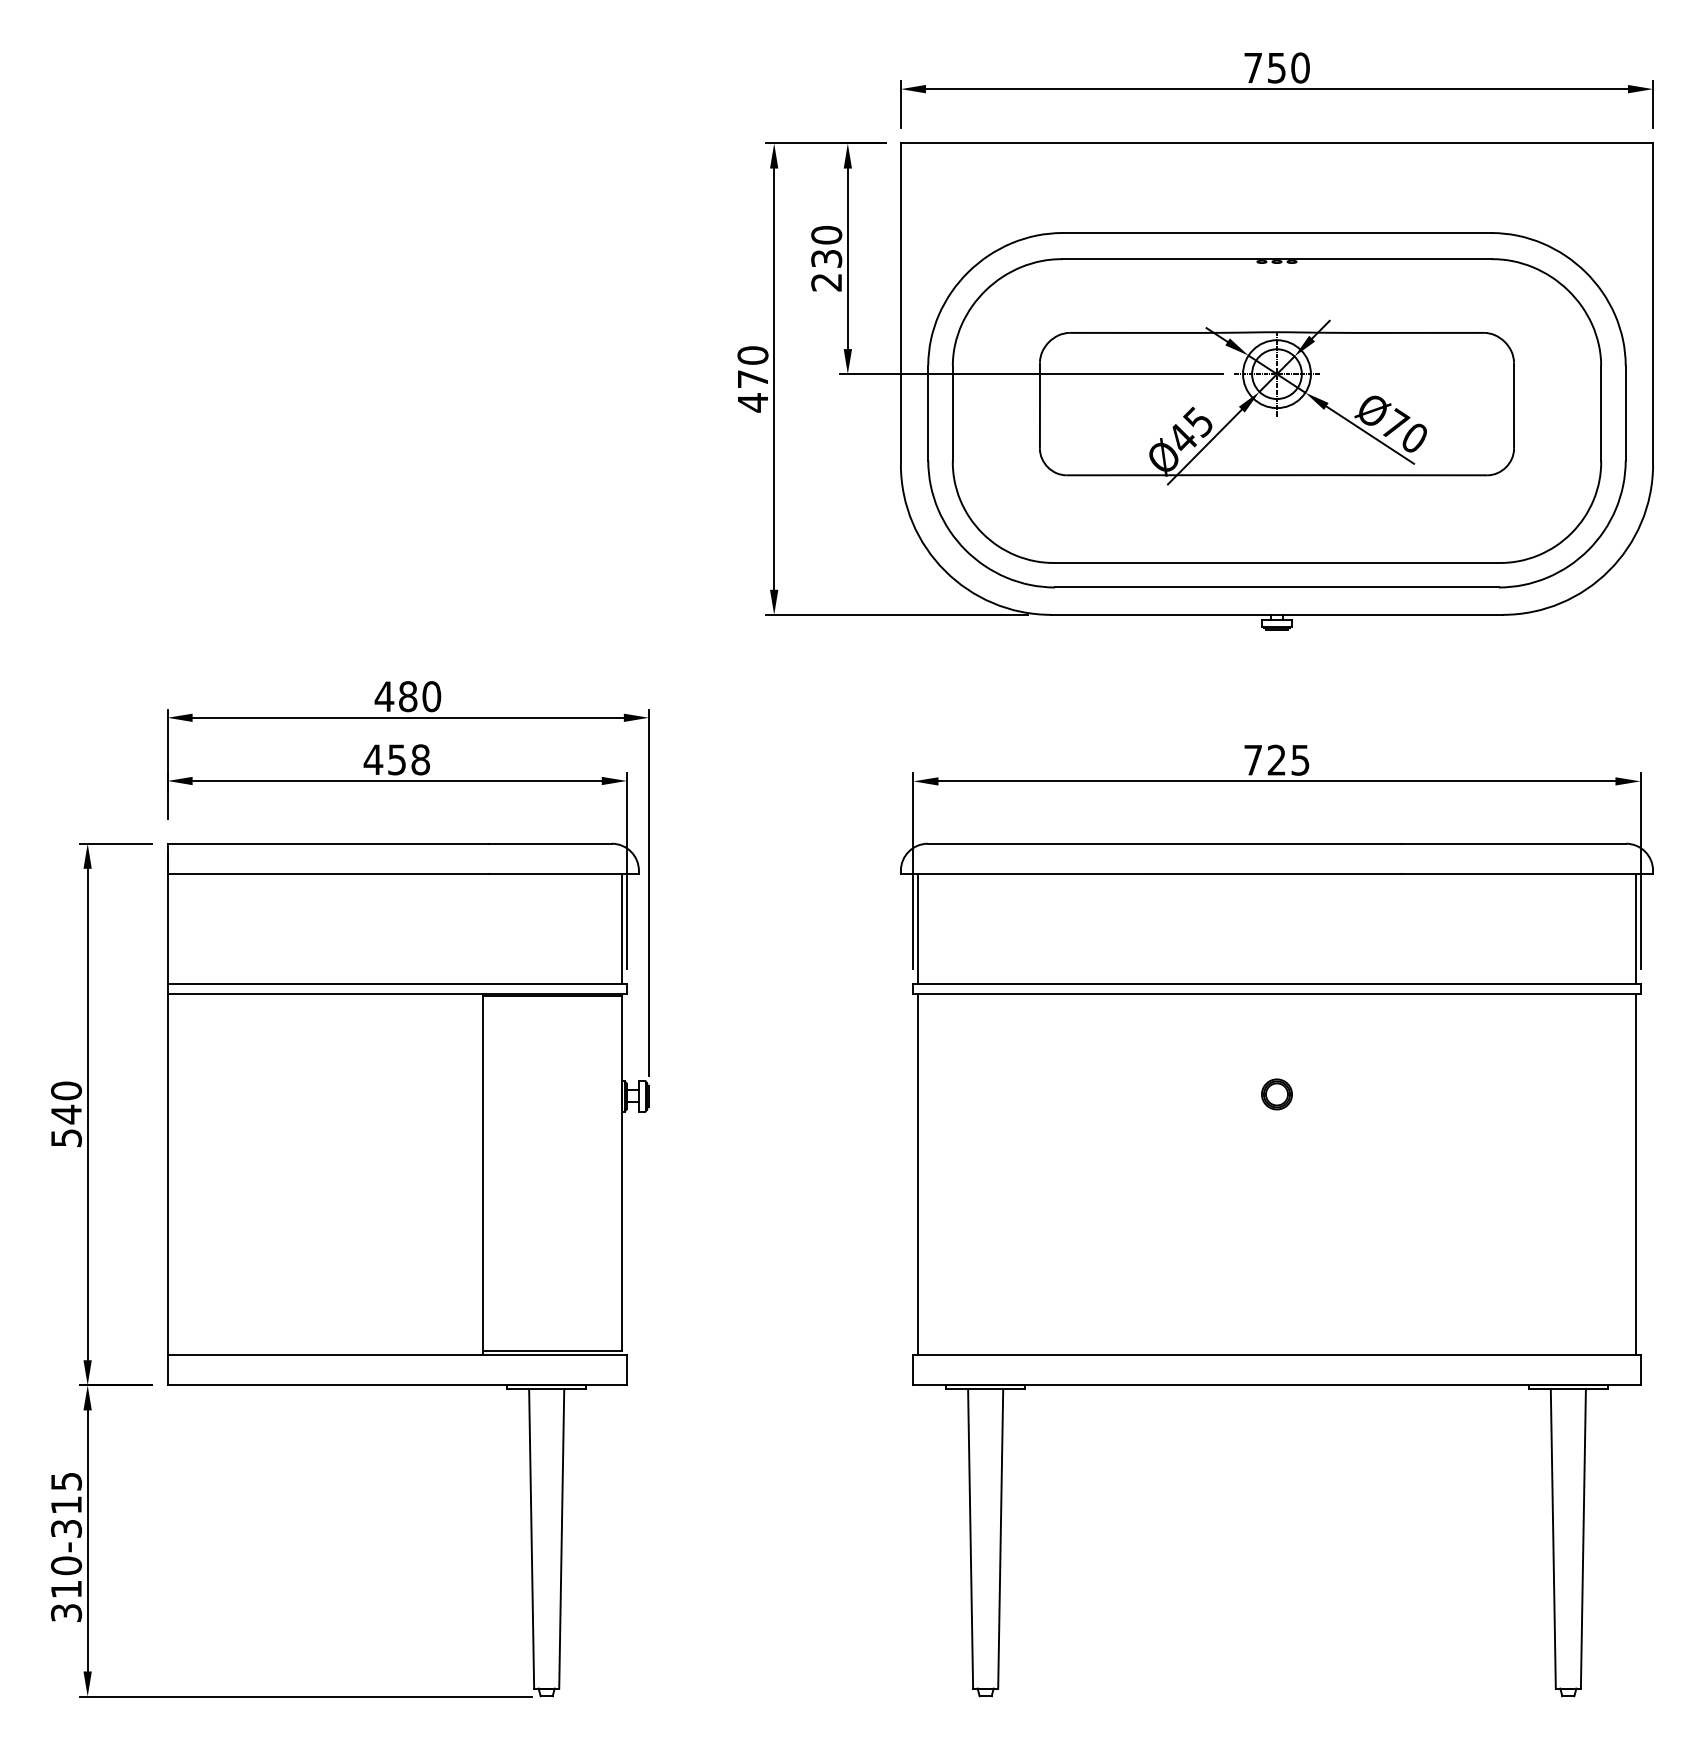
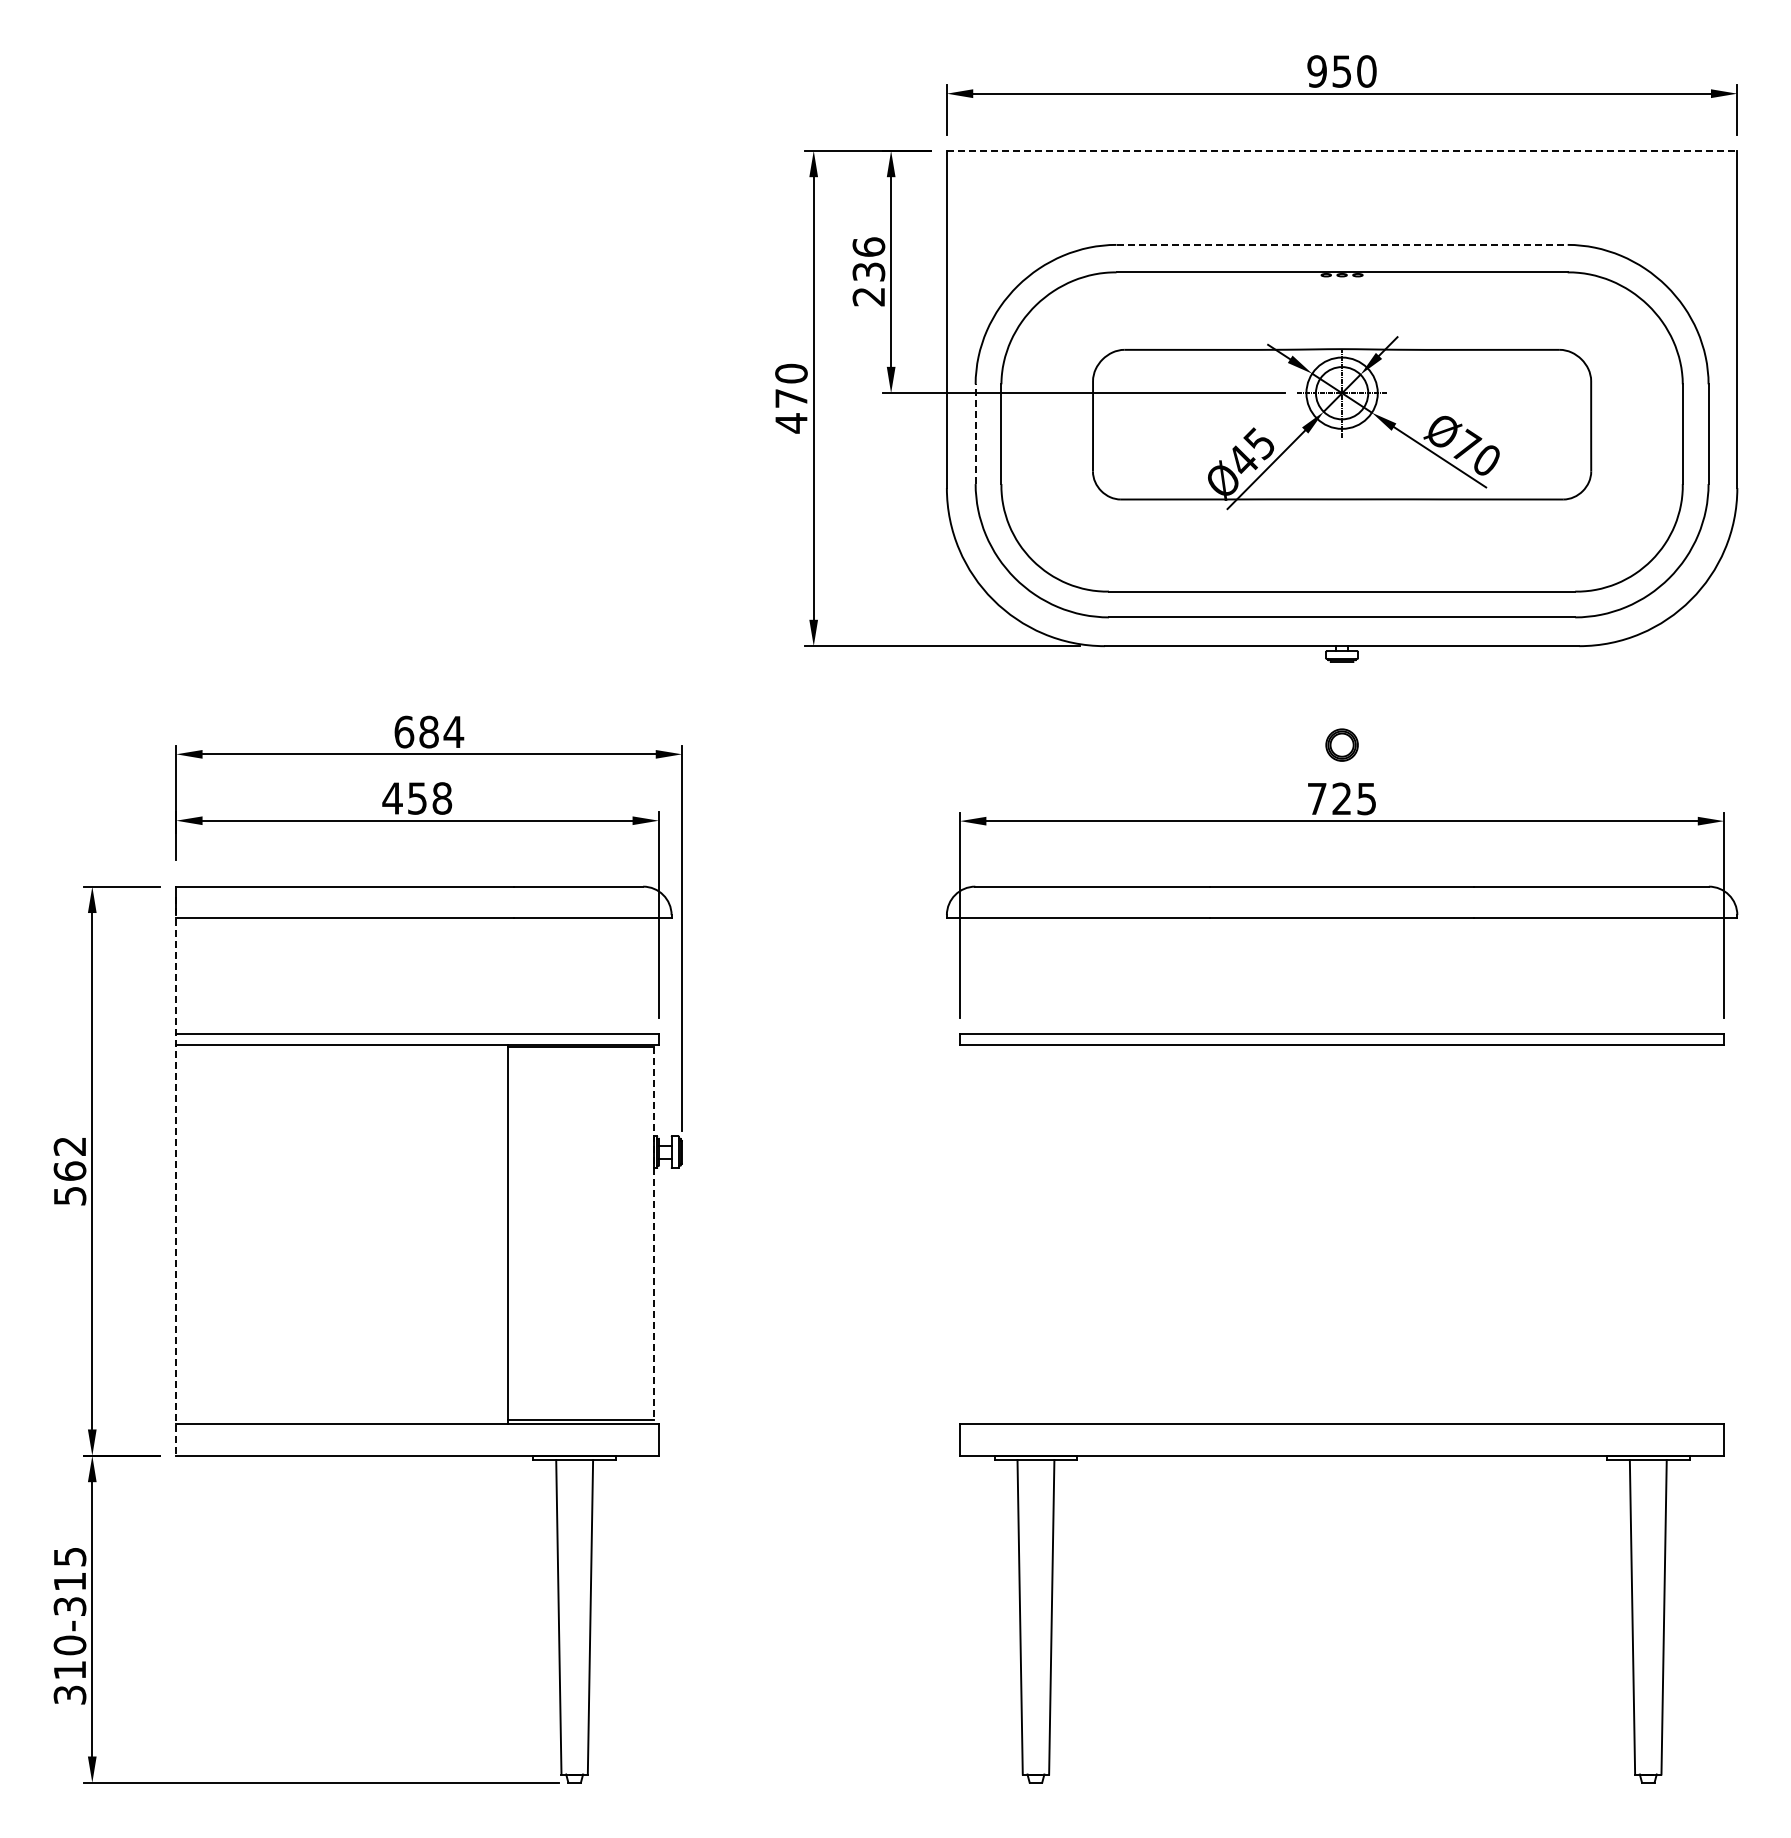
text: (1252, 68) -> (1316, 71), 750 -> 950
line: (1277, 143) -> (1342, 150), solid -> dashed
line: (1277, 232) -> (1342, 244), solid -> dashed
text: (826, 234) -> (868, 246), 230 -> 236
line: (928, 413) -> (975, 434), solid -> dashed
text: (407, 696) -> (428, 731), 480 -> 684
line: (621, 929) -> (653, 976), removed
line: (918, 929) -> (965, 976), removed
line: (1635, 929) -> (1718, 976), removed
part: (1276, 1093) -> (1341, 744), moved
text: (65, 1102) -> (69, 1158), 540 -> 562
line: (167, 1119) -> (176, 1176), solid -> dashed
line: (621, 1173) -> (653, 1233), solid -> dashed
line: (918, 1174) -> (965, 1234), removed
line: (1635, 1174) -> (1718, 1234), removed

